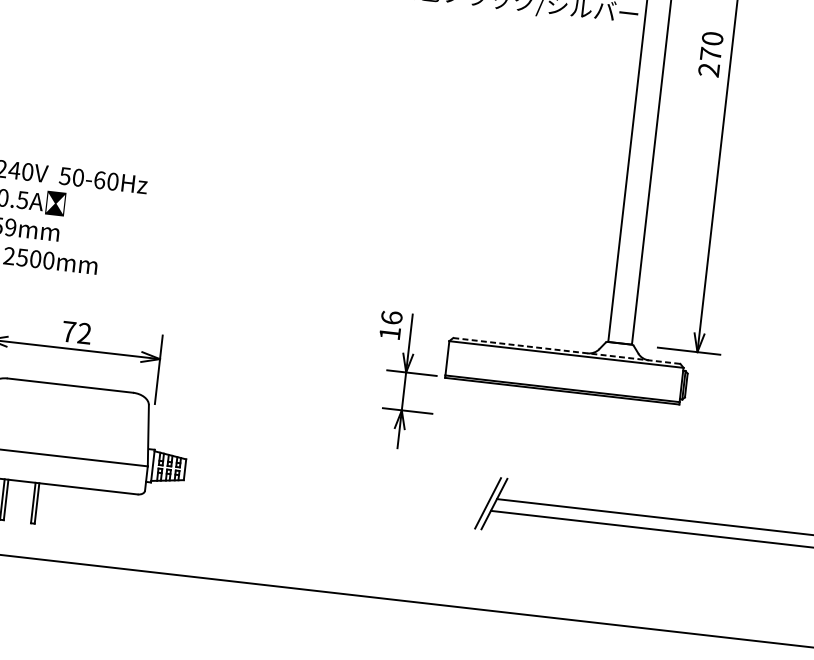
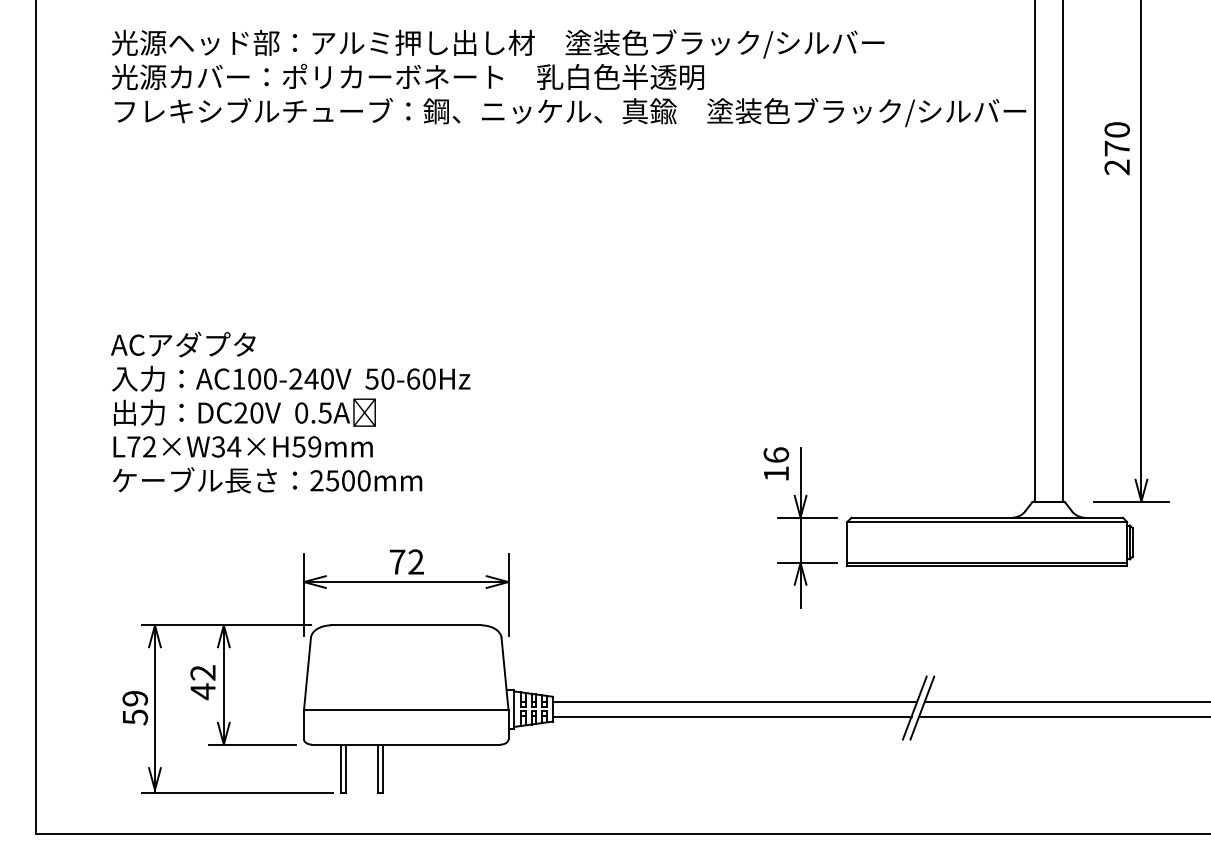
line: (567, 350) -> (987, 517), dashed -> solid
part: (405, 380) -> (800, 527), moved
line: (337, 480) -> (734, 701), added
line: (333, 492) -> (731, 716), added

